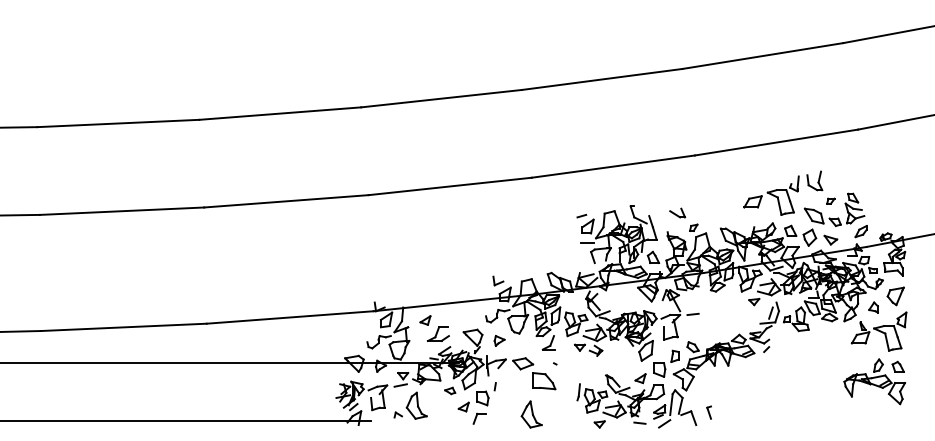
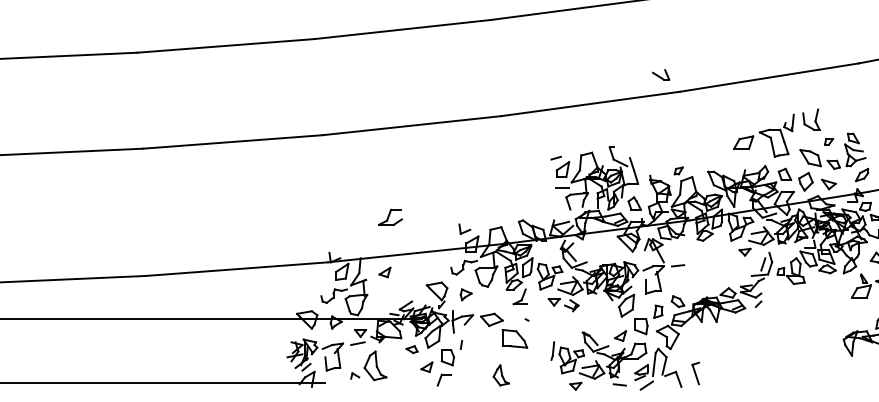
part: (677, 212) -> (660, 74), moved
part: (437, 333) -> (389, 216), moved
part: (708, 412) -> (694, 373), size x1.6
part: (531, 414) -> (501, 375), size x0.7

